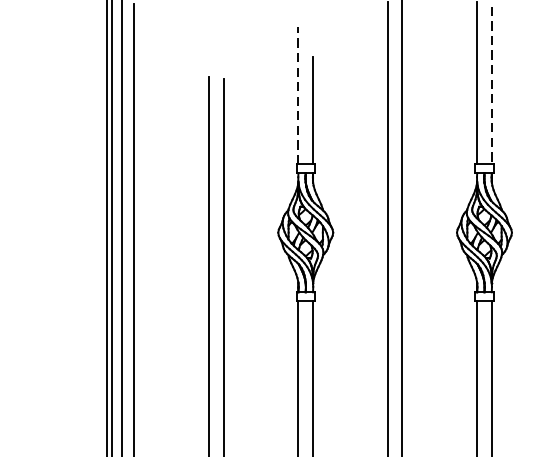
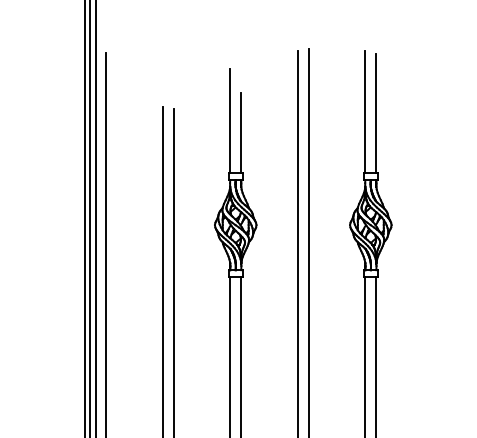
line: (491, 86) -> (376, 114), dashed -> solid
line: (298, 95) -> (230, 121), dashed -> solid

